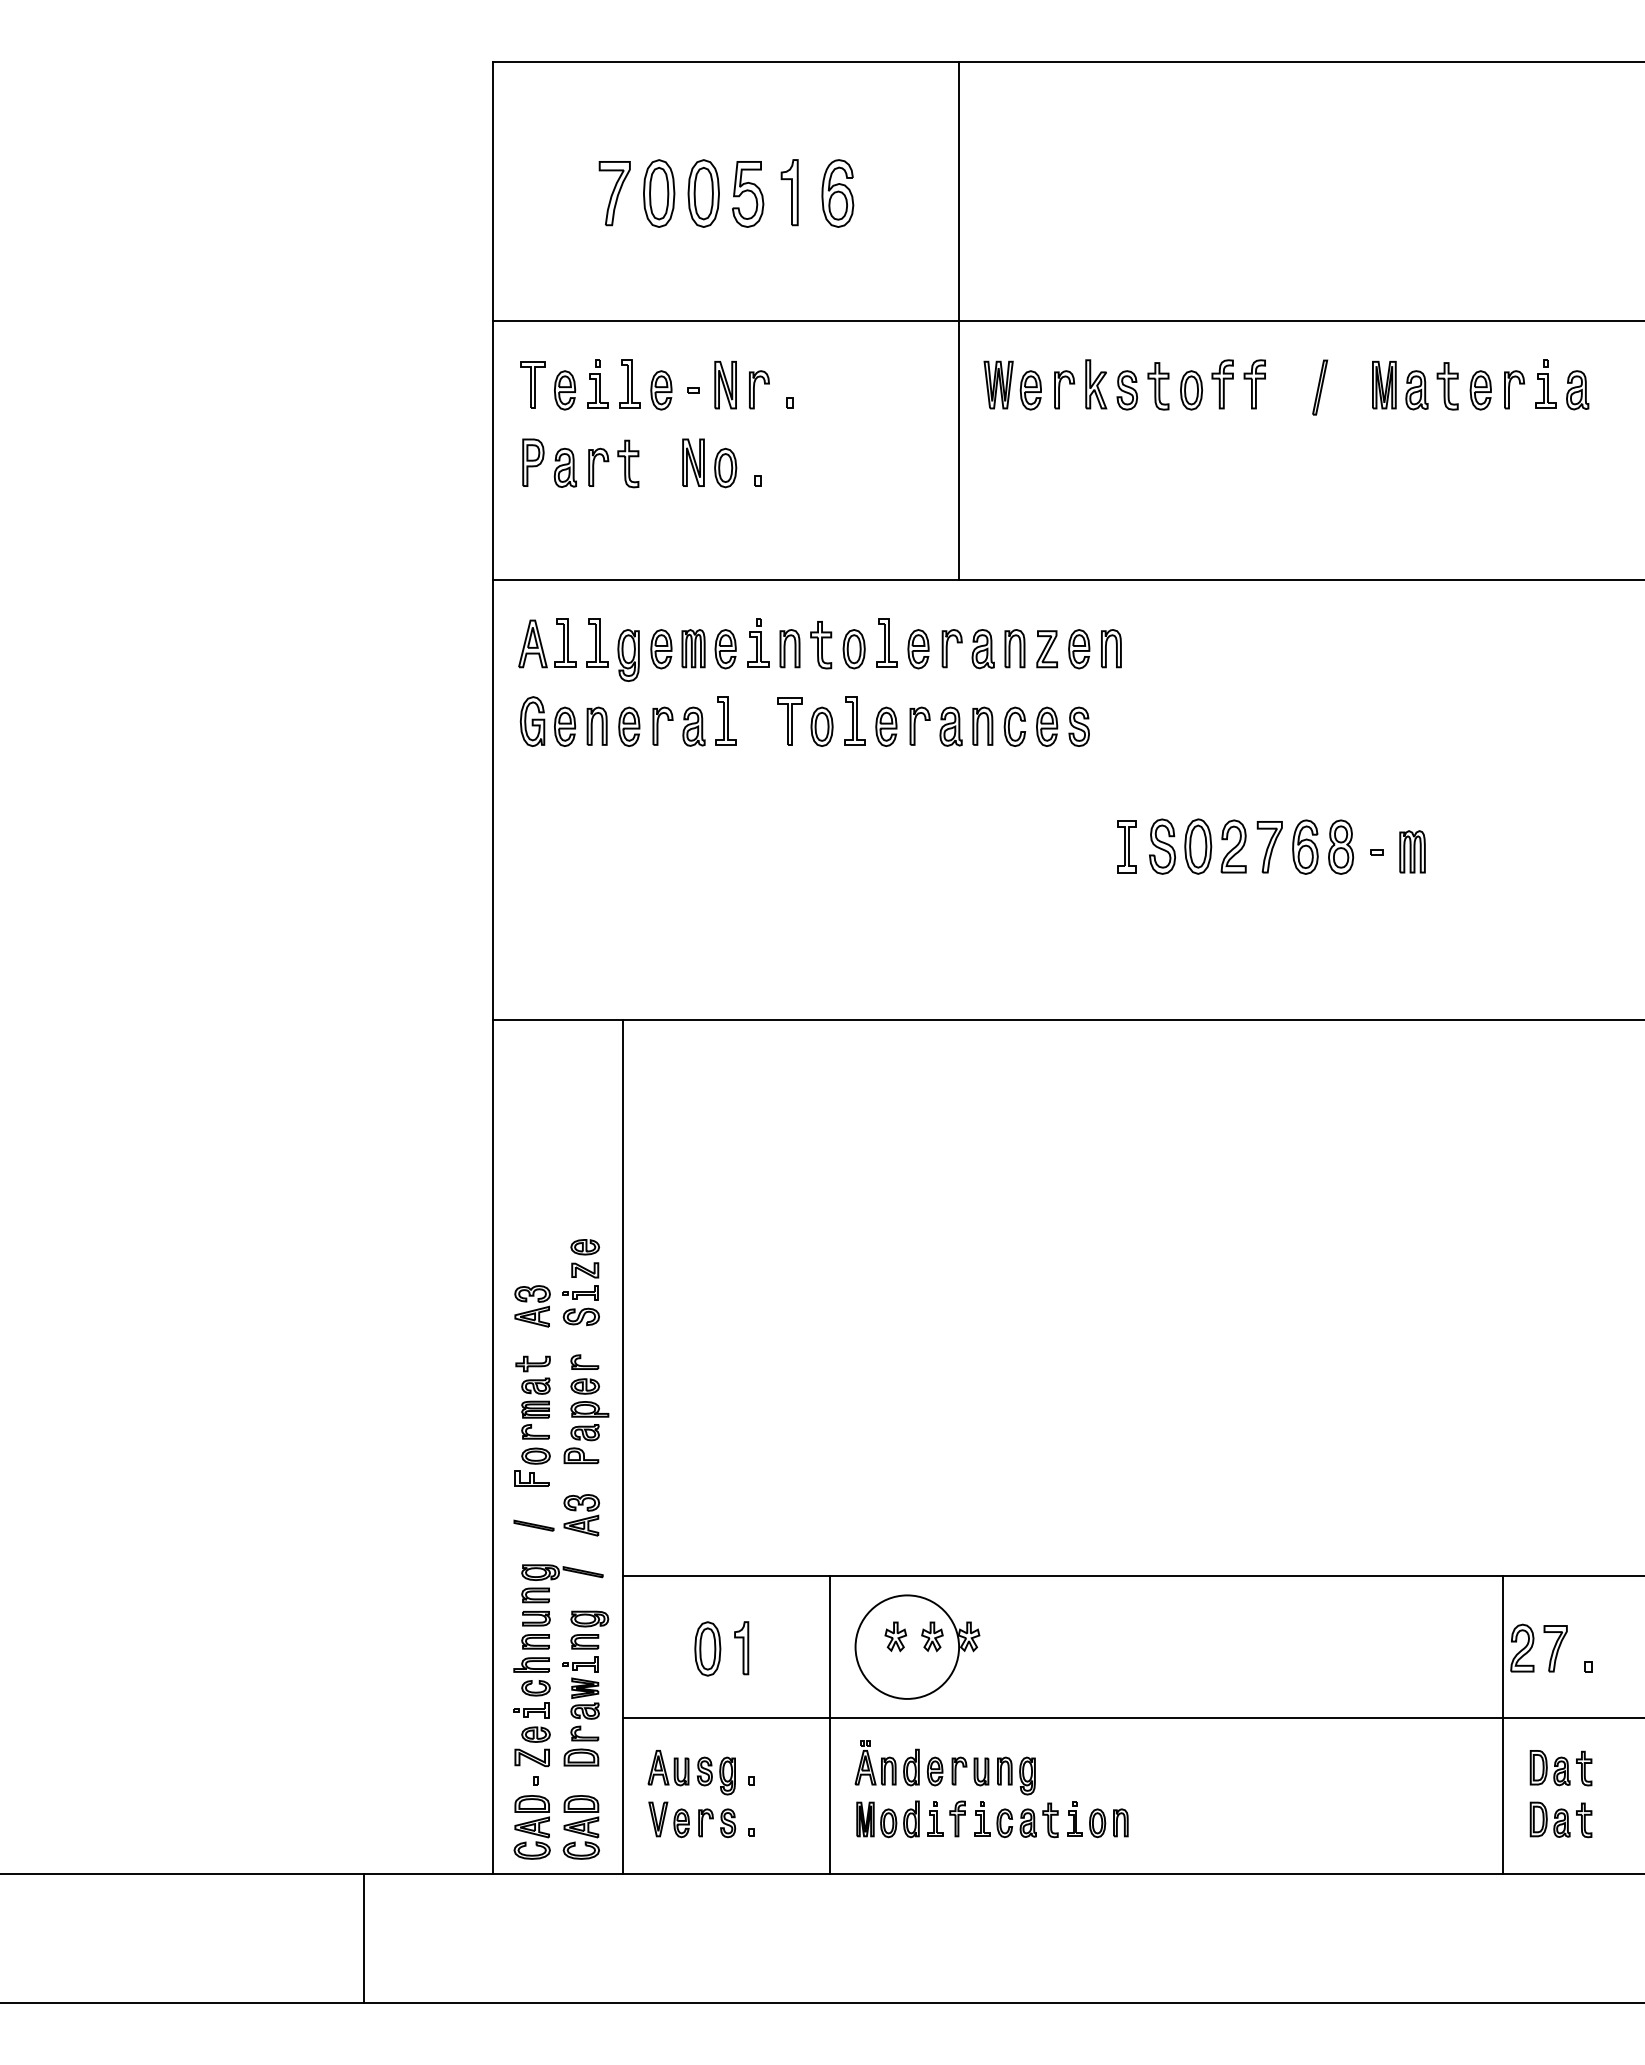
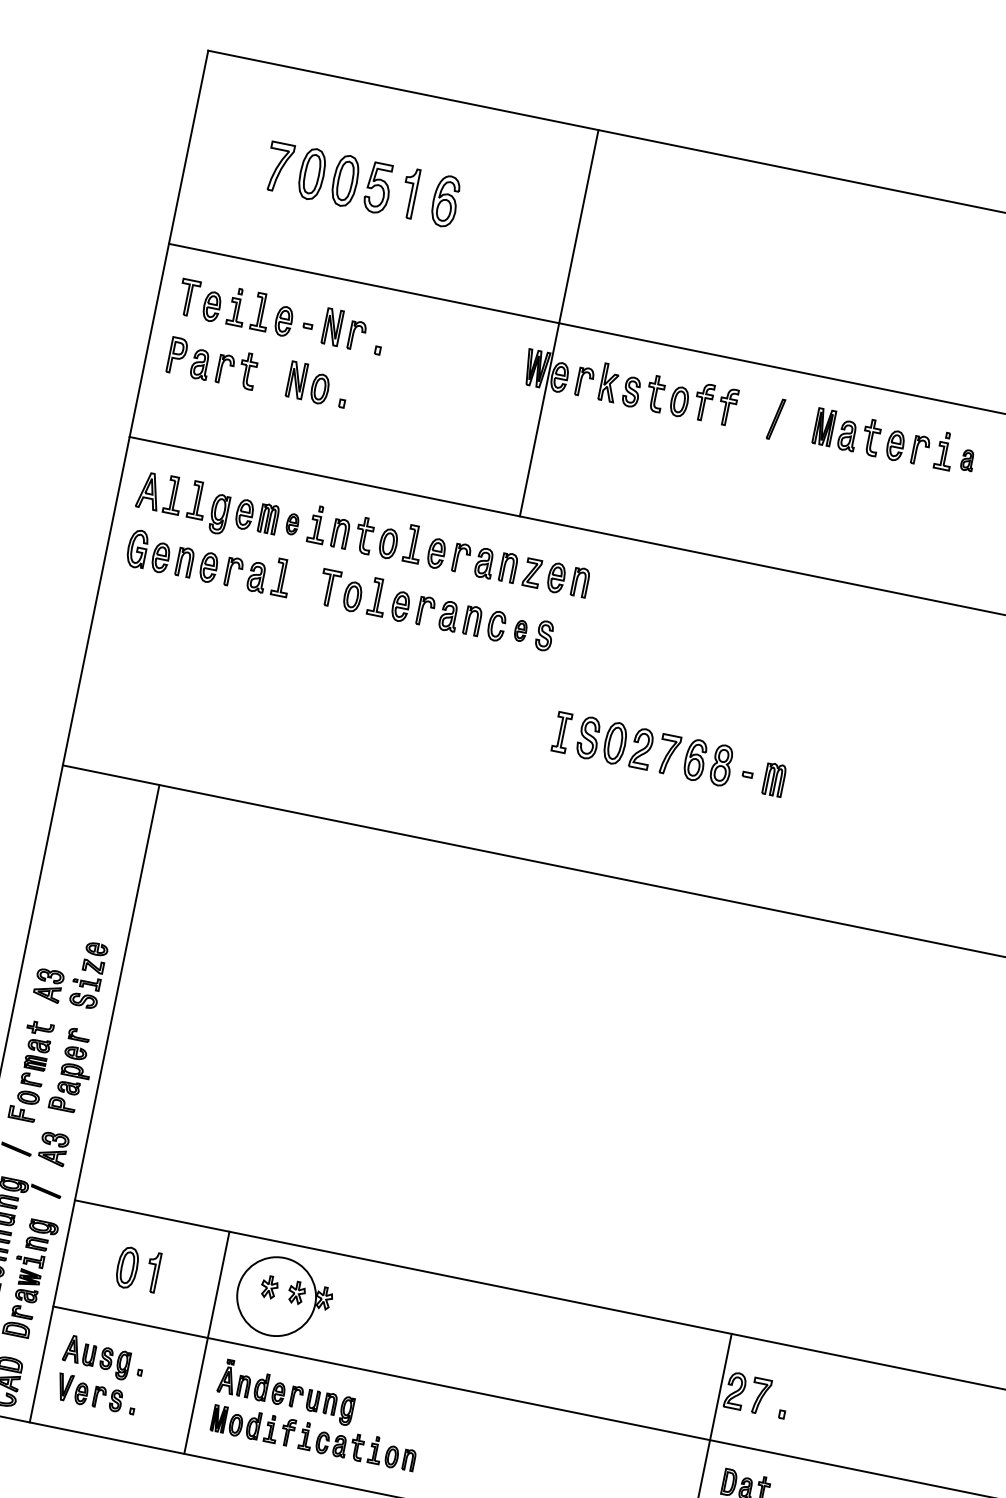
line: (959, 320) -> (559, 323), moved
part: (1577, 390) -> (967, 460), size x0.7
part: (725, 649) -> (292, 524), size x0.7
part: (1047, 726) -> (521, 630), size x0.7

